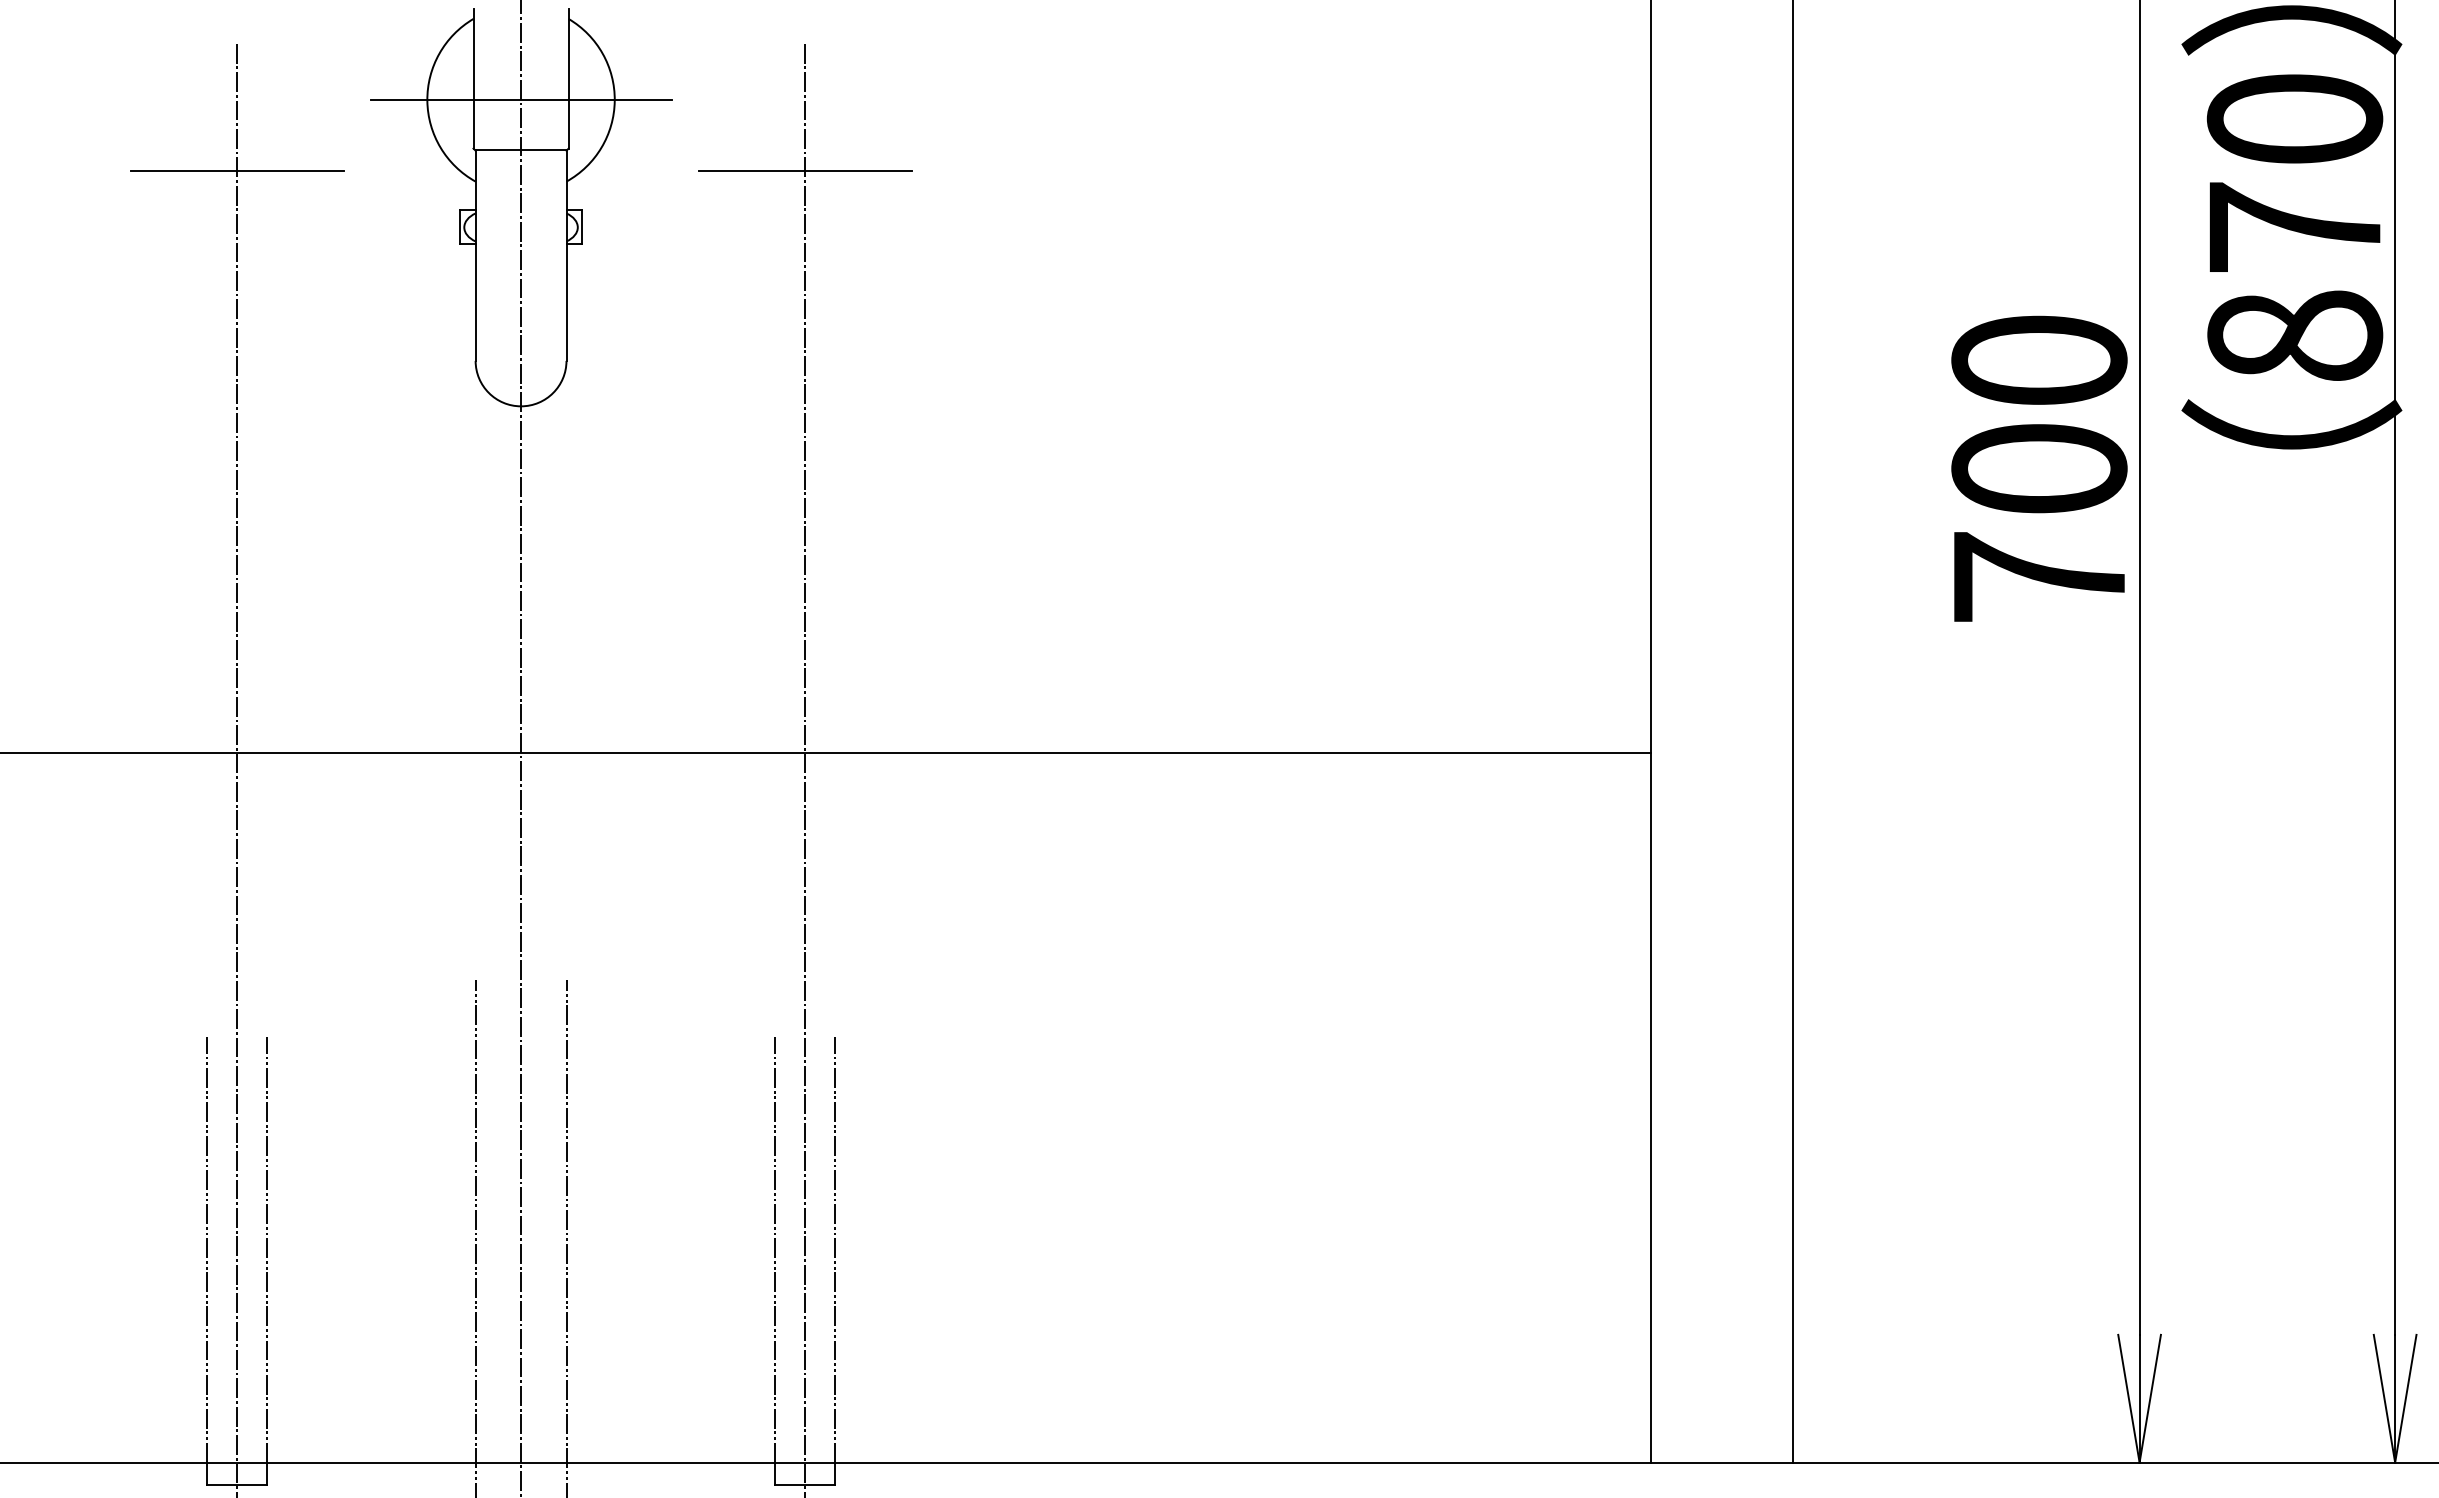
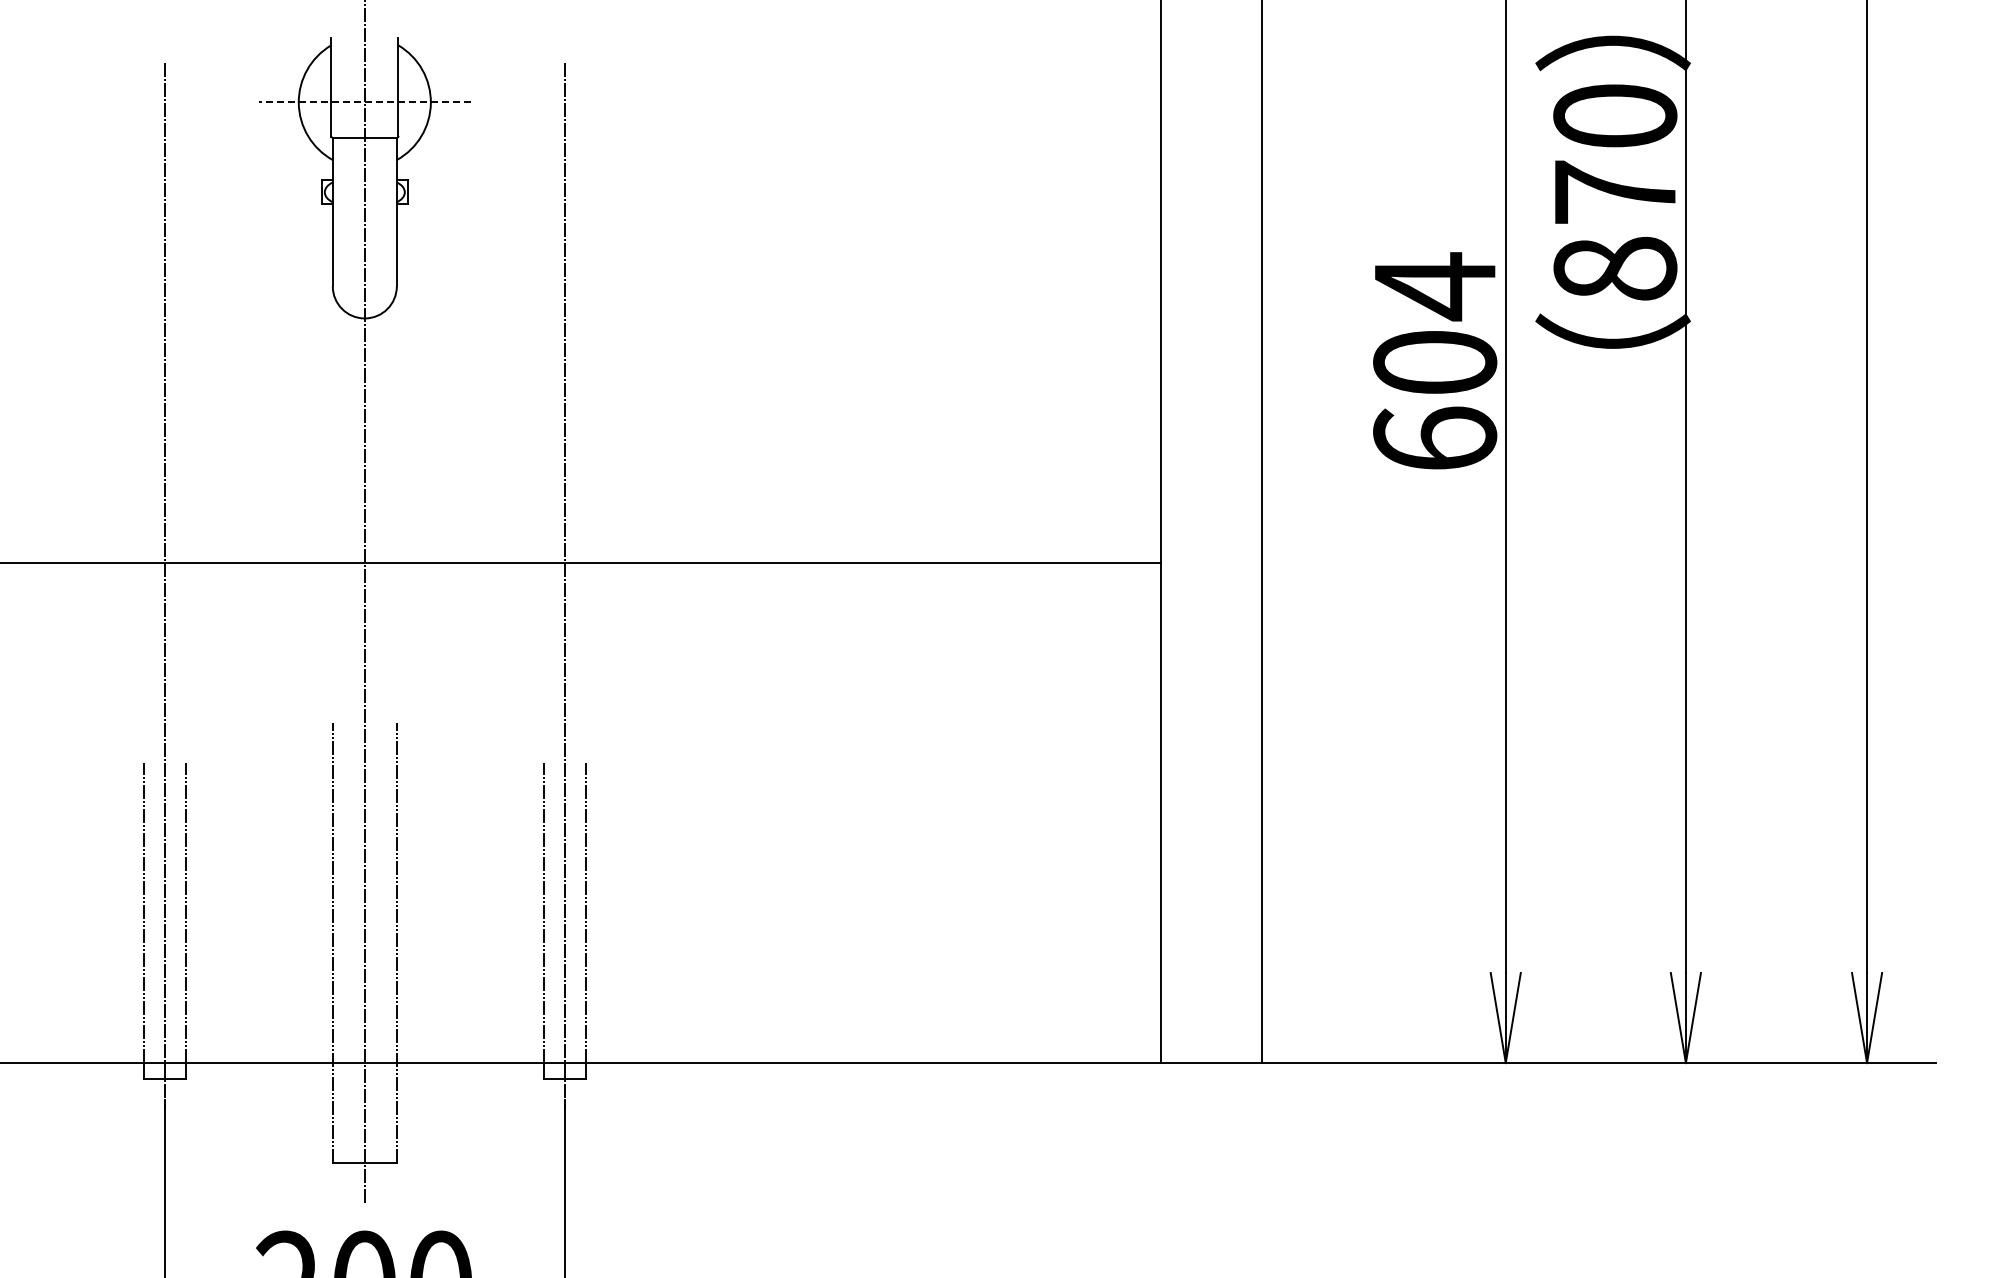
line: (520, 99) -> (364, 102), solid -> dashed
line: (236, 170) -> (164, 152), removed
line: (804, 170) -> (564, 152), removed
text: (2039, 467) -> (1435, 361), 700 -> 604

